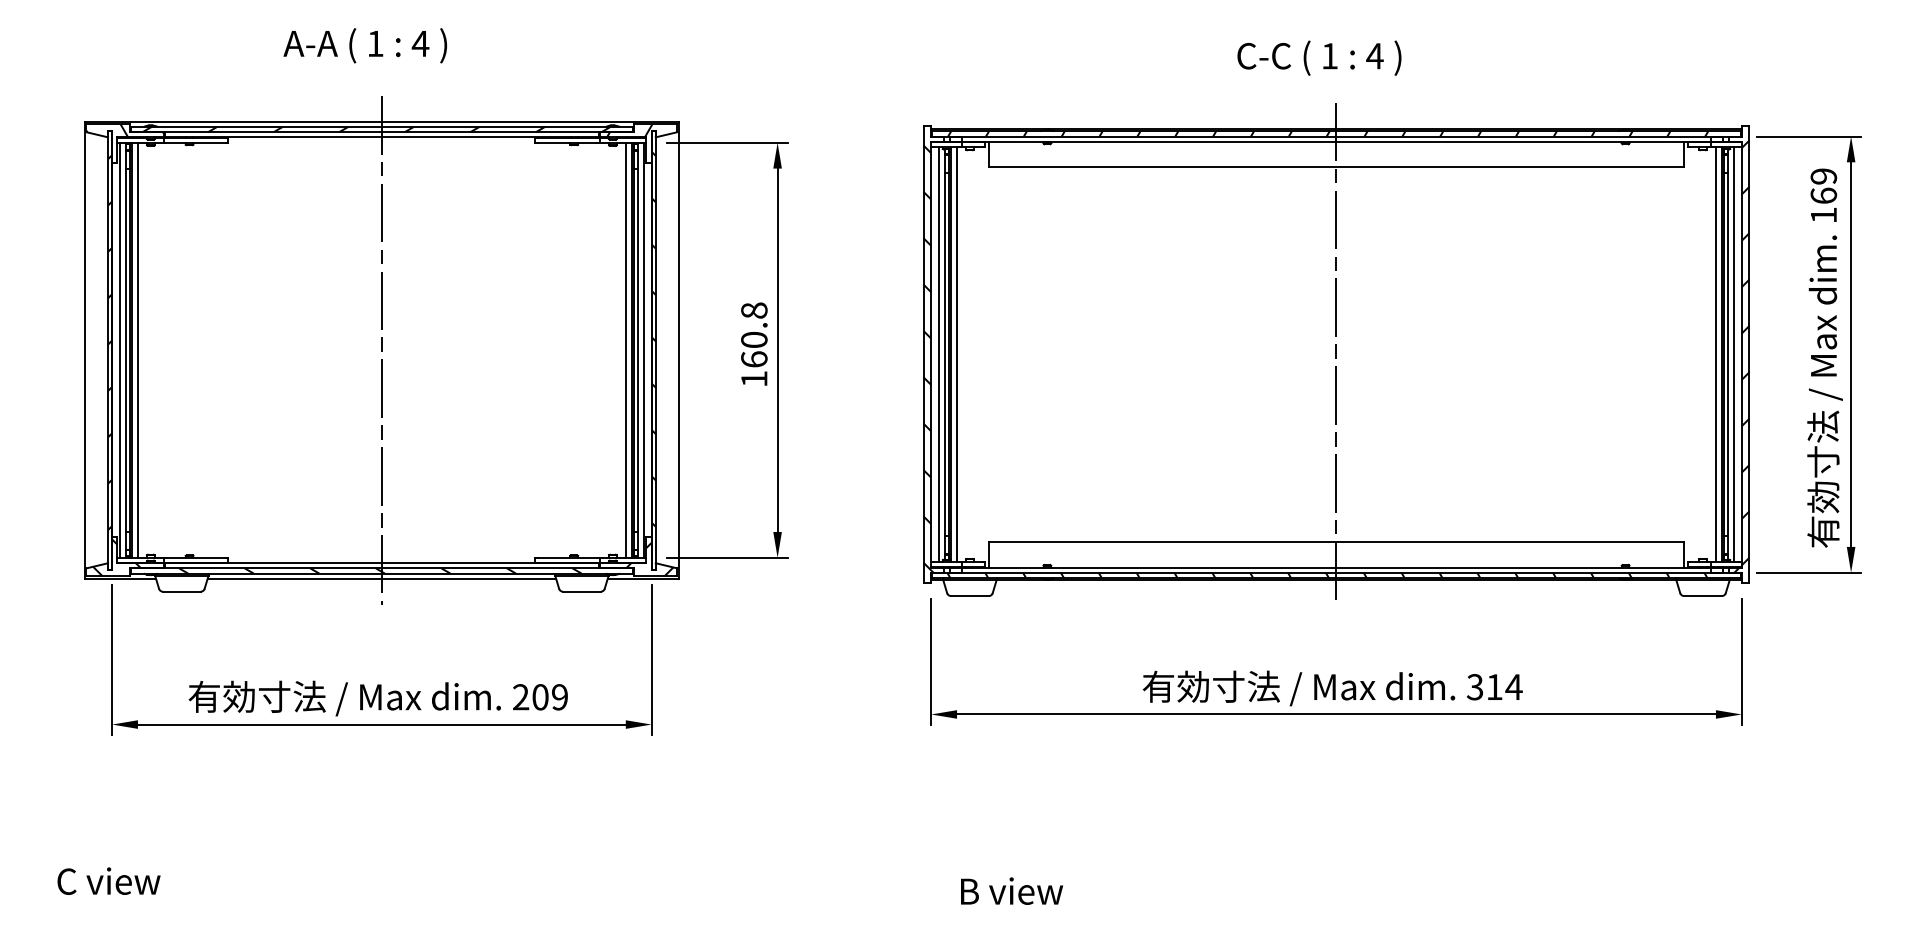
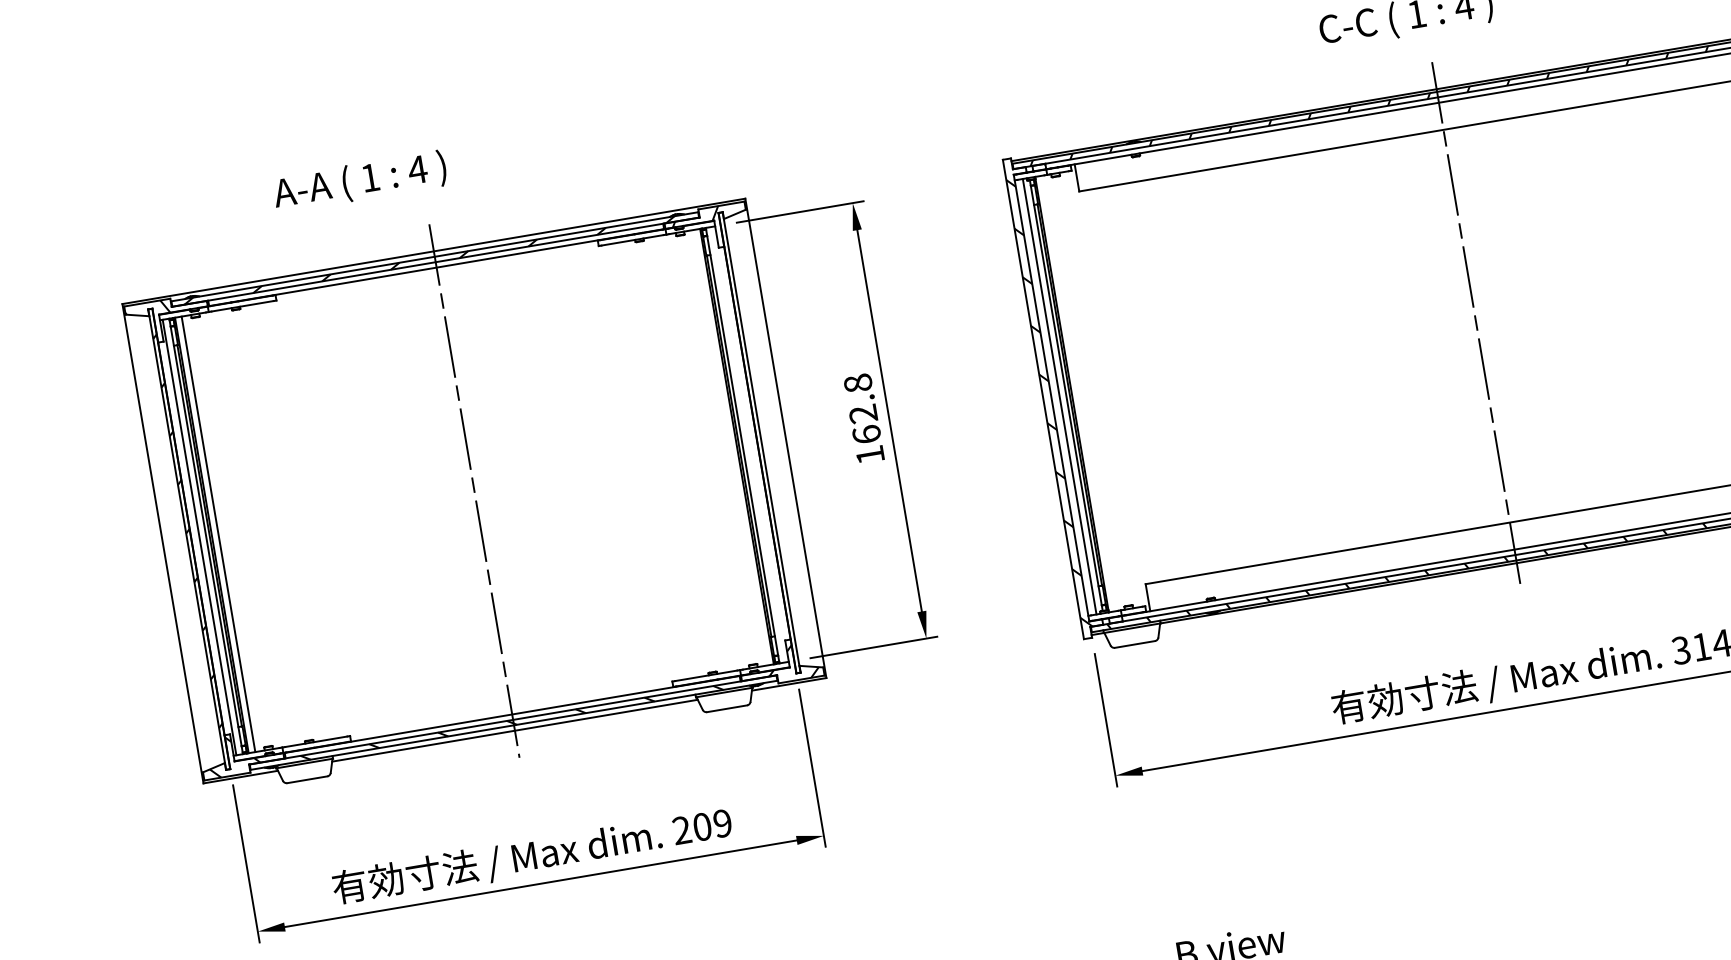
text: (364, 45) -> (359, 181), moved
text: (754, 340) -> (863, 414), 160.8 -> 162.8
line: (625, 349) -> (729, 446), removed
line: (643, 349) -> (748, 443), removed
line: (957, 354) -> (1079, 393), removed
hatch: (653, 360) -> (761, 453), removed

